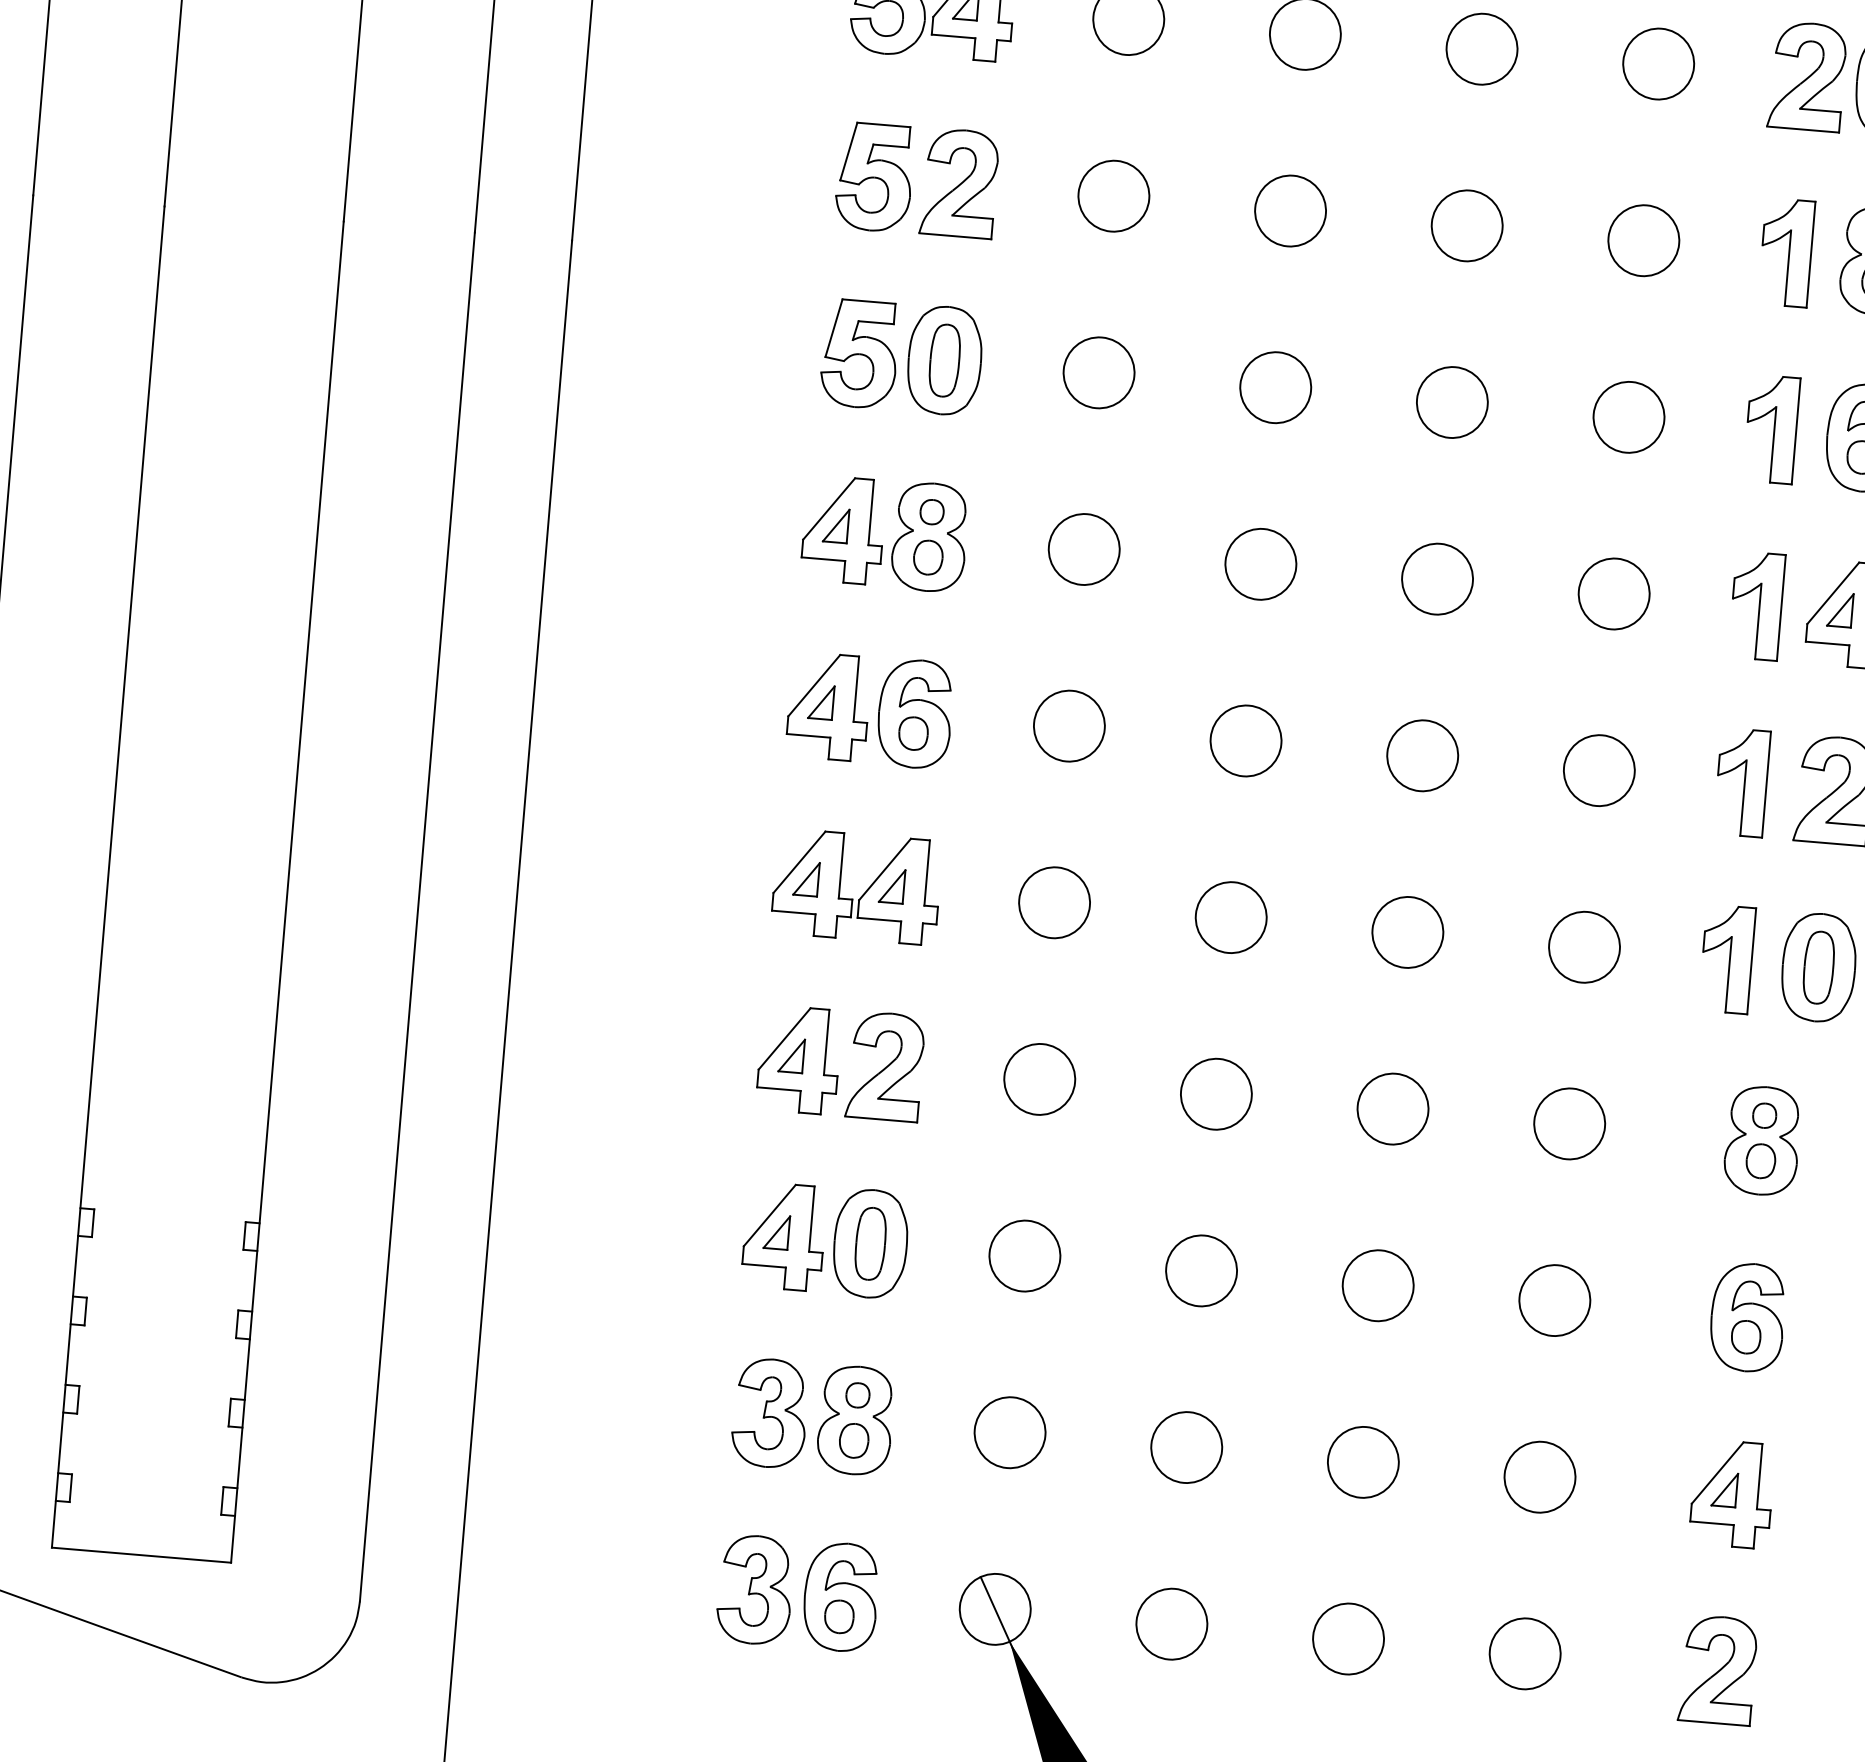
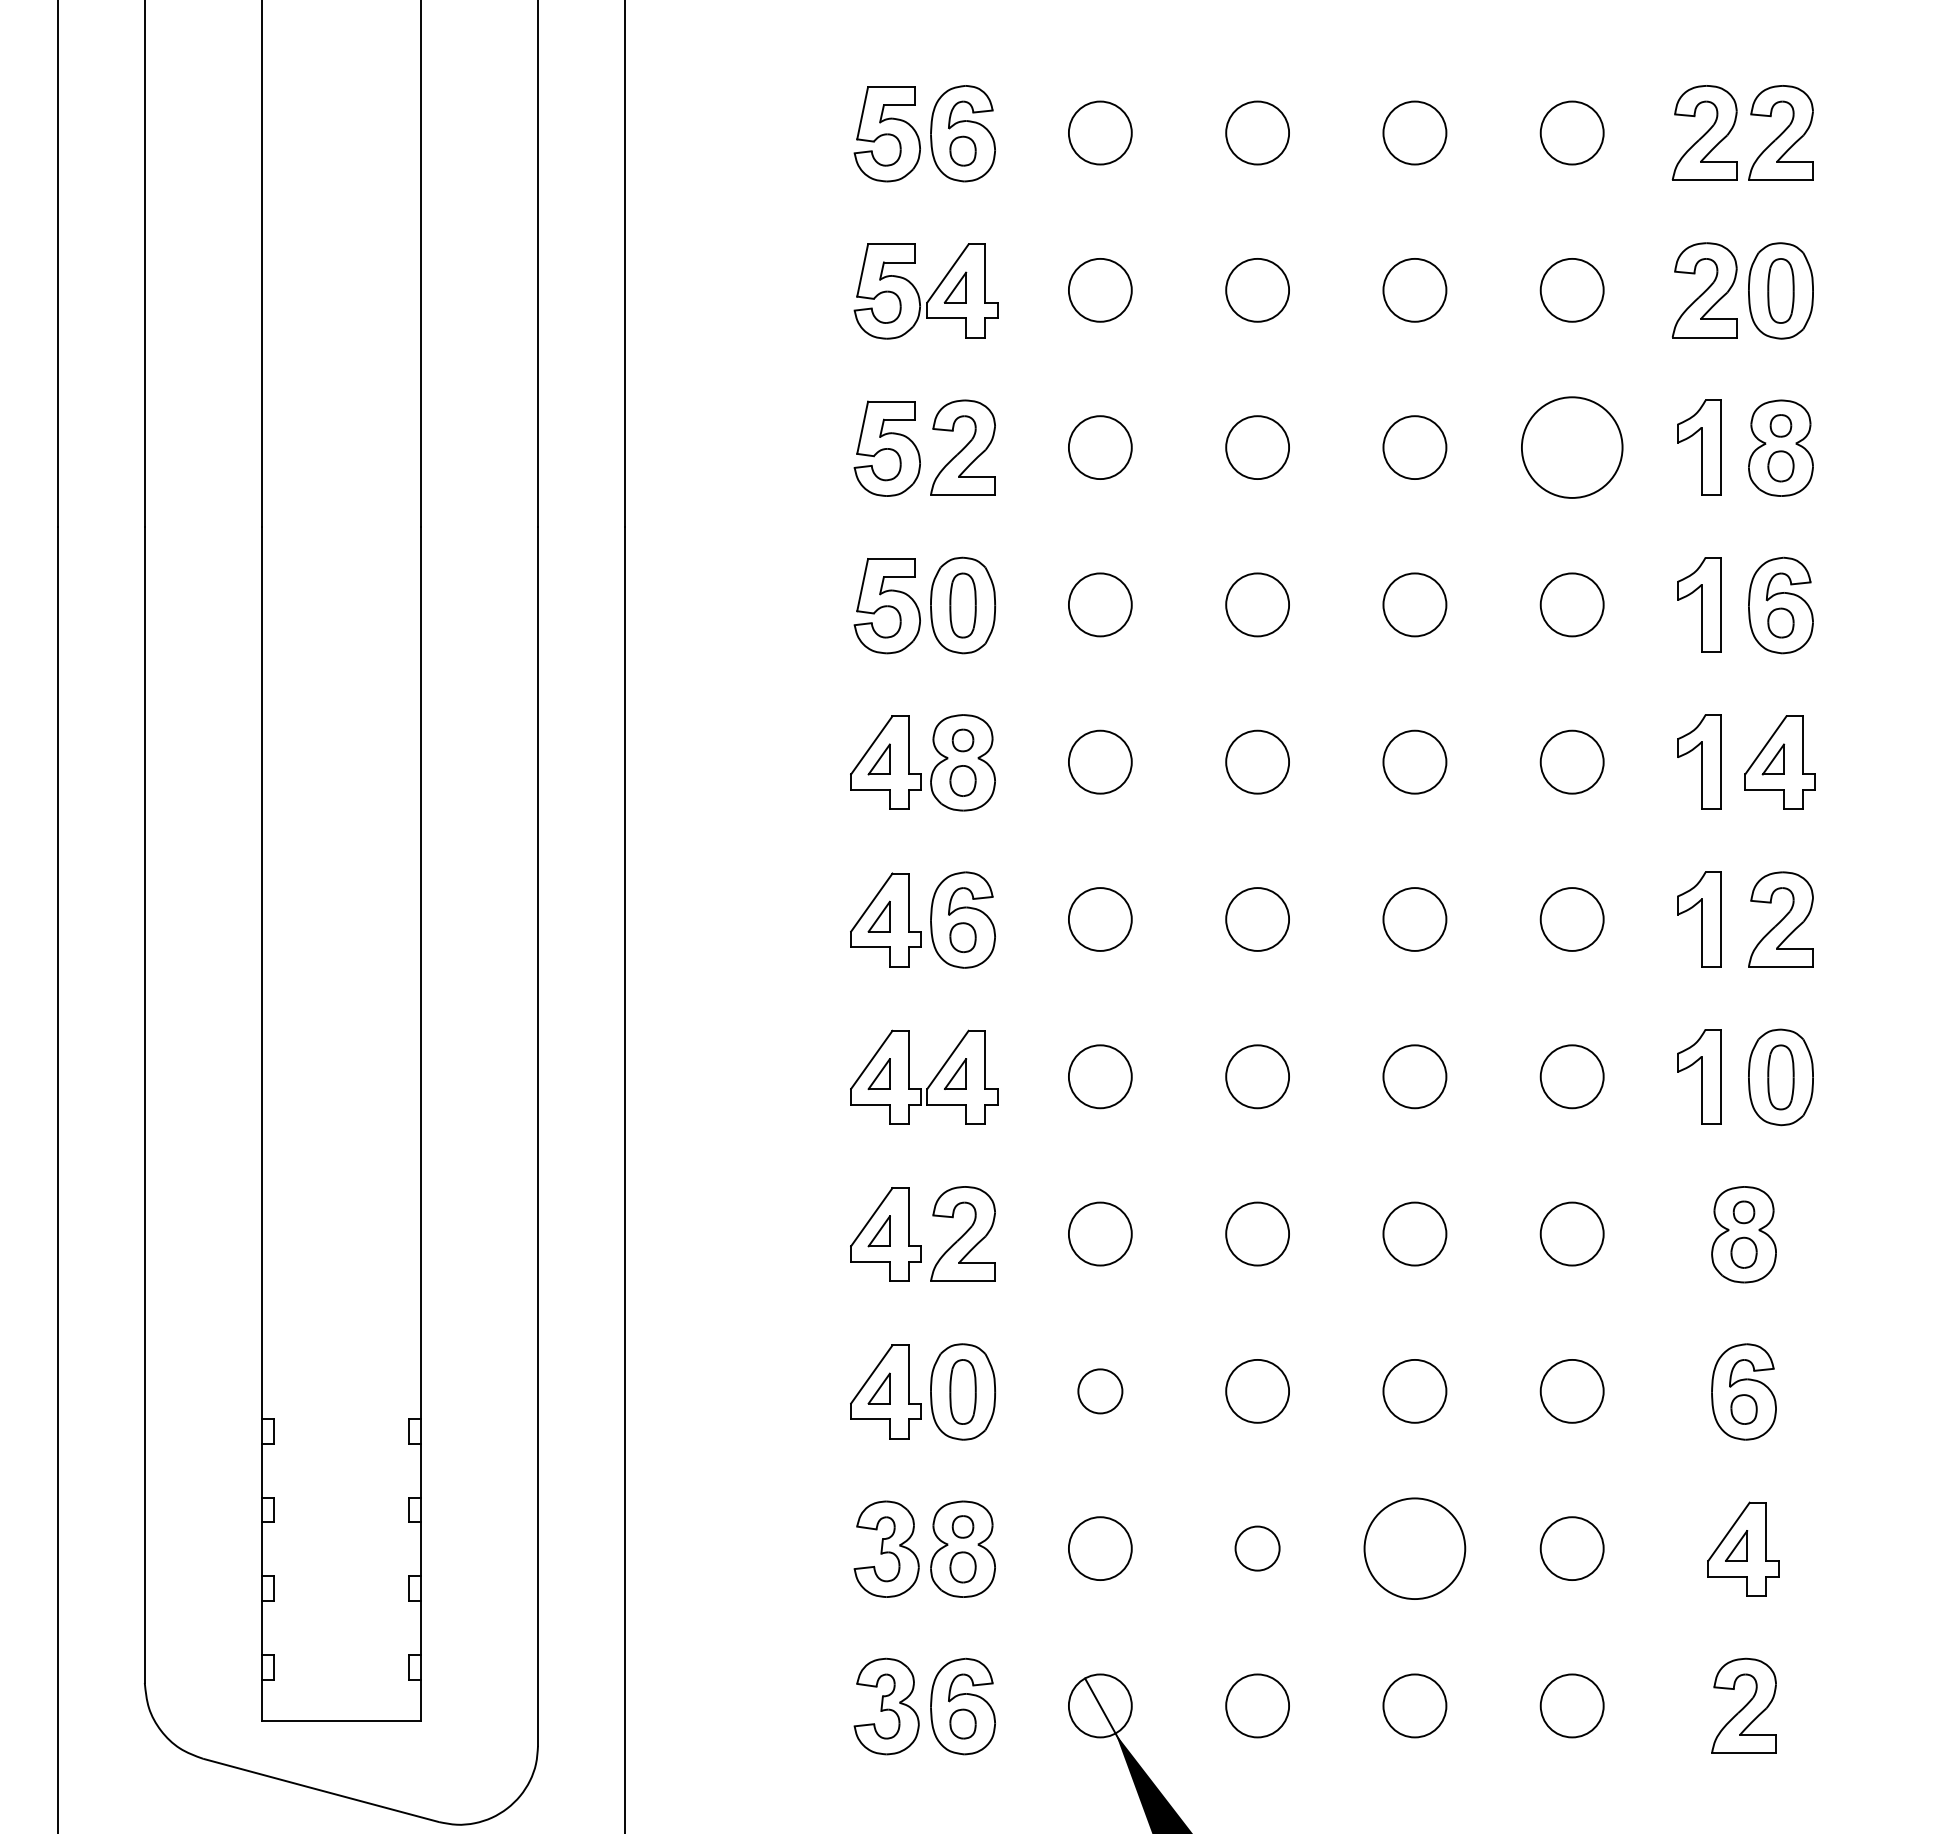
circle: (1643, 240) -> (1571, 447), size x1.6
circle: (1025, 1256) -> (1100, 1391), size x0.7
circle: (1186, 1447) -> (1257, 1548), size x0.7
circle: (1362, 1462) -> (1414, 1548), size x1.6

